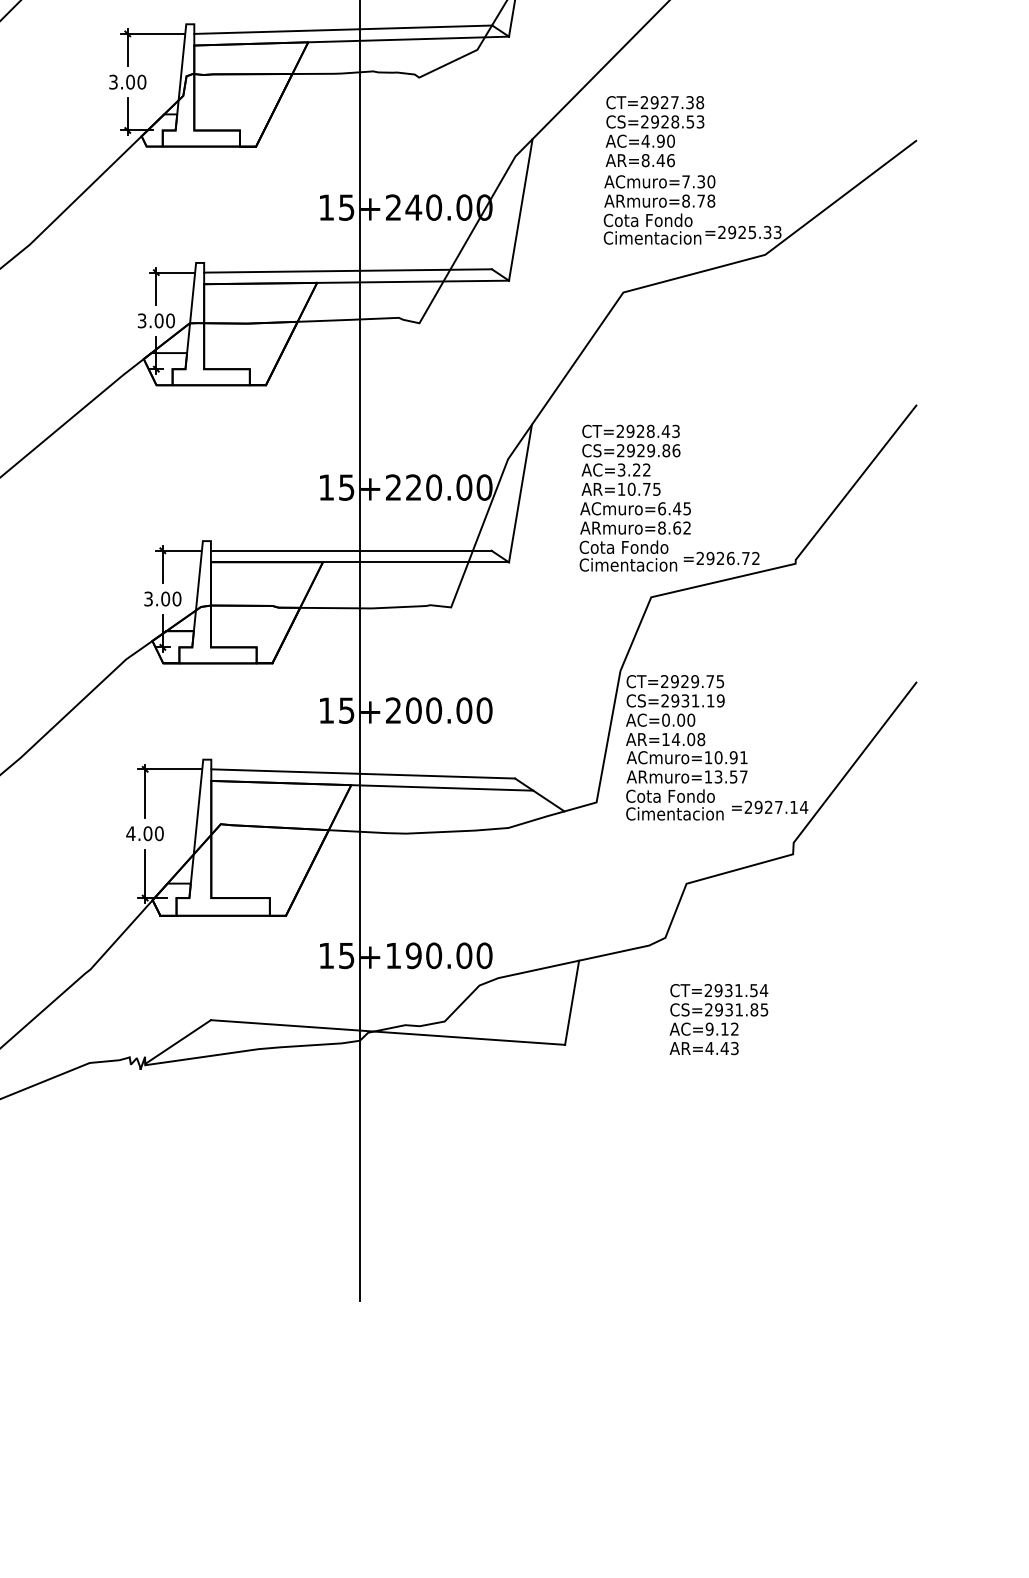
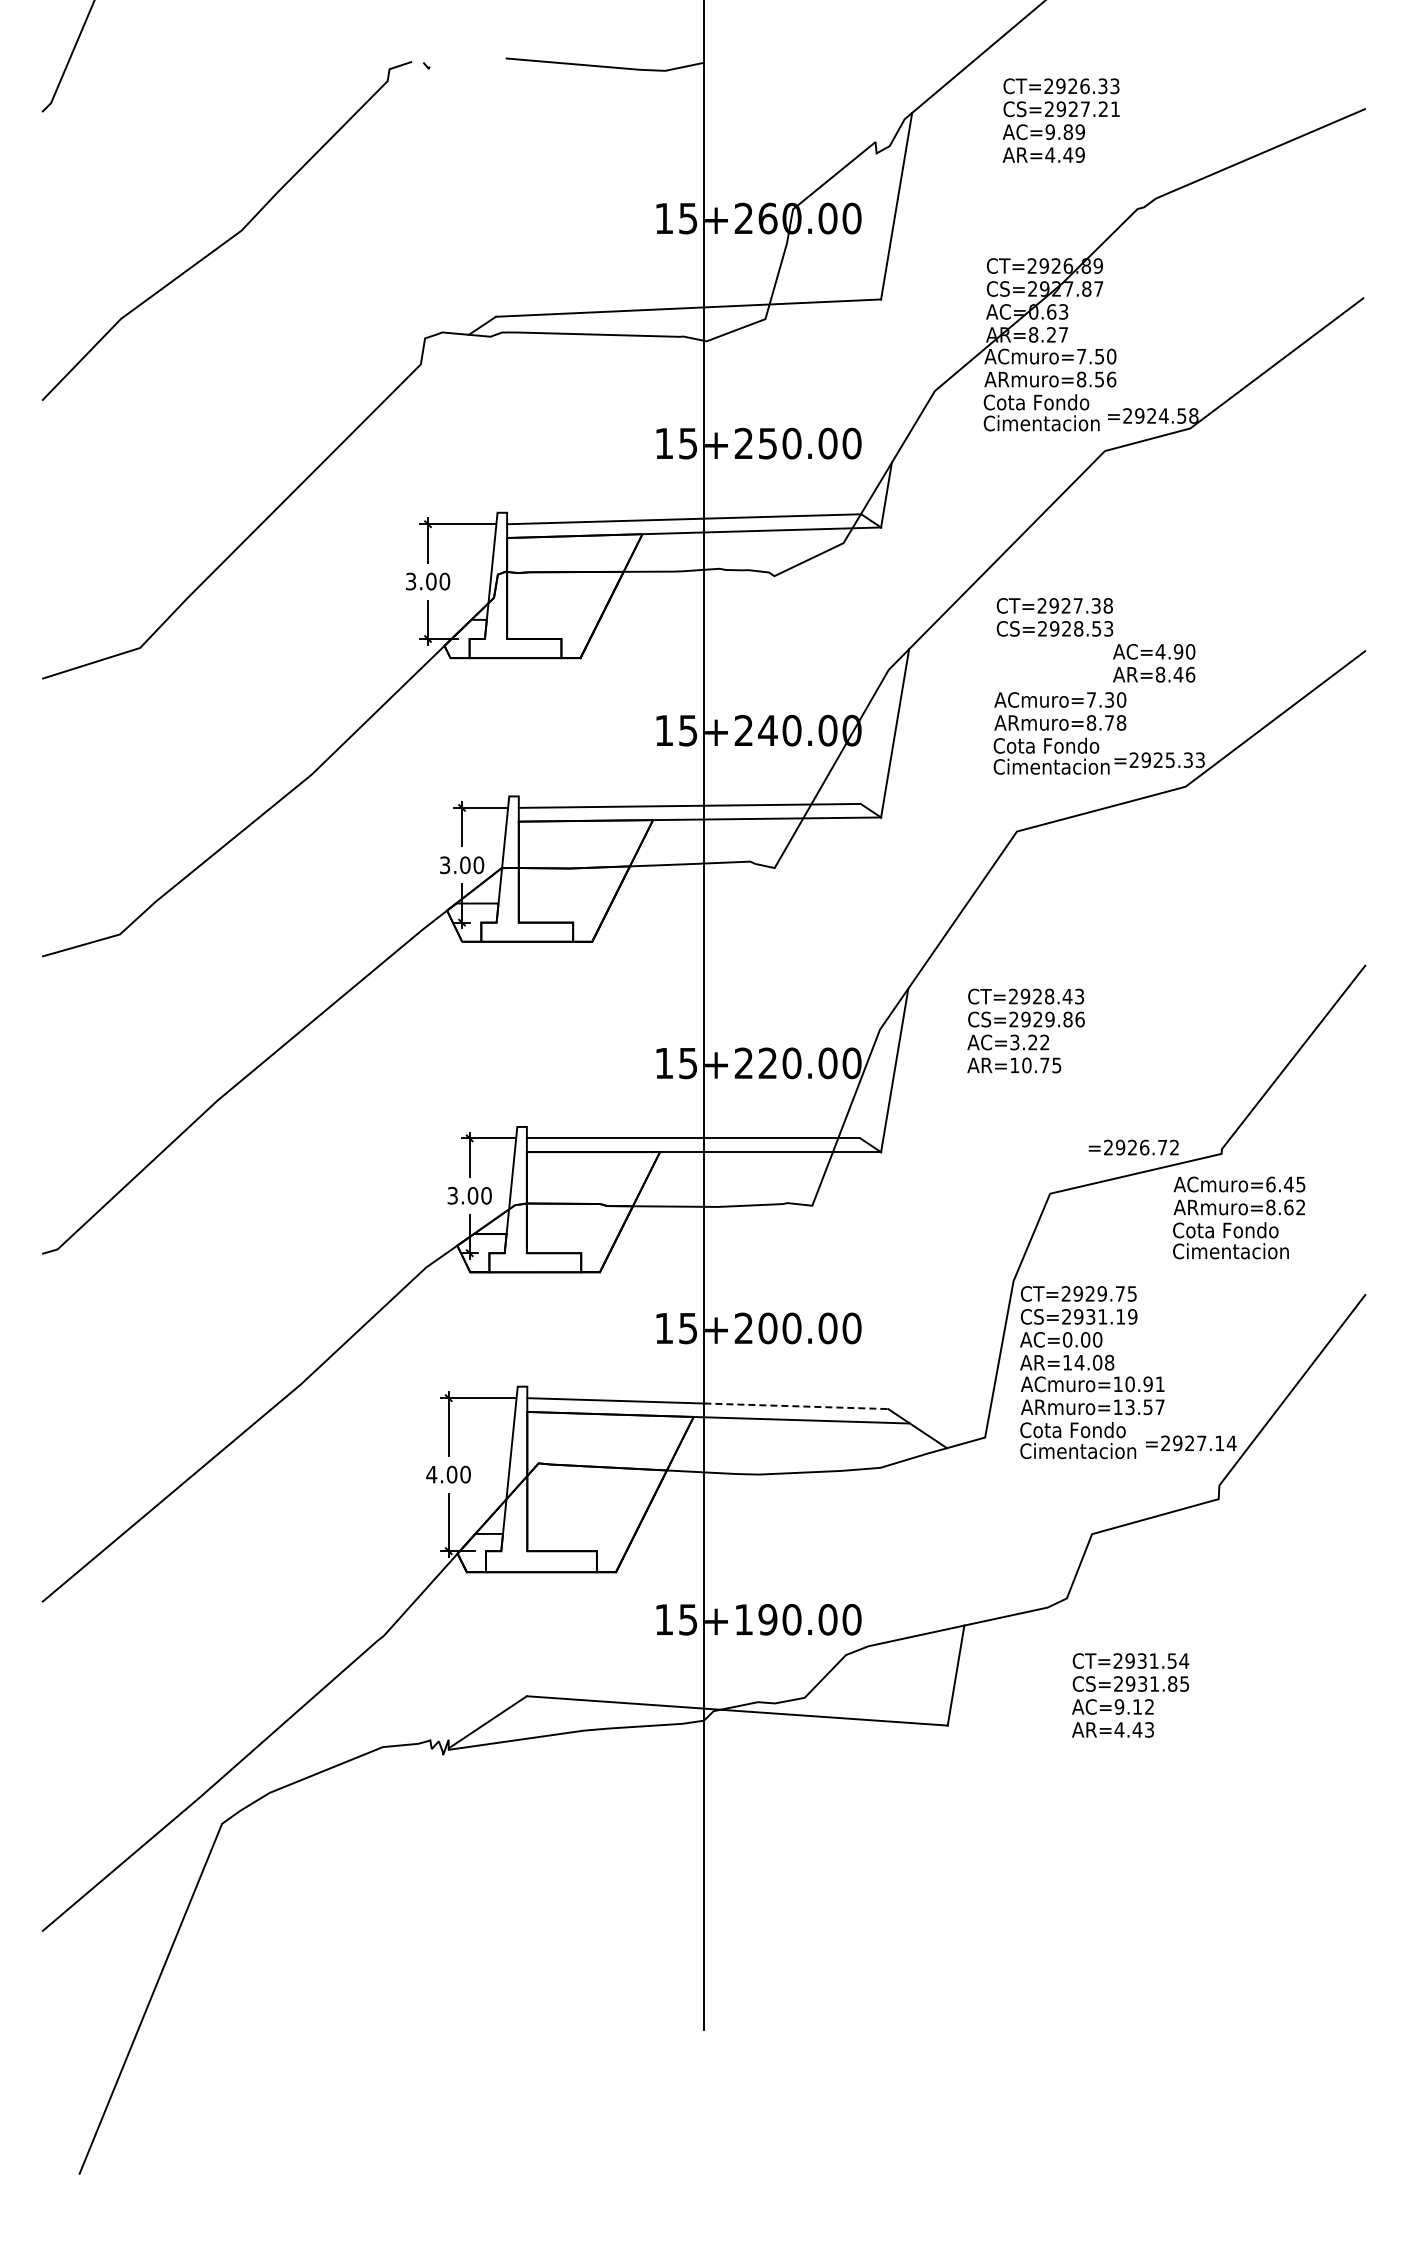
text: (640, 151) -> (1154, 663), moved
text: (635, 536) -> (1239, 1217), moved
line: (437, 776) -> (796, 1406), solid -> dashed

